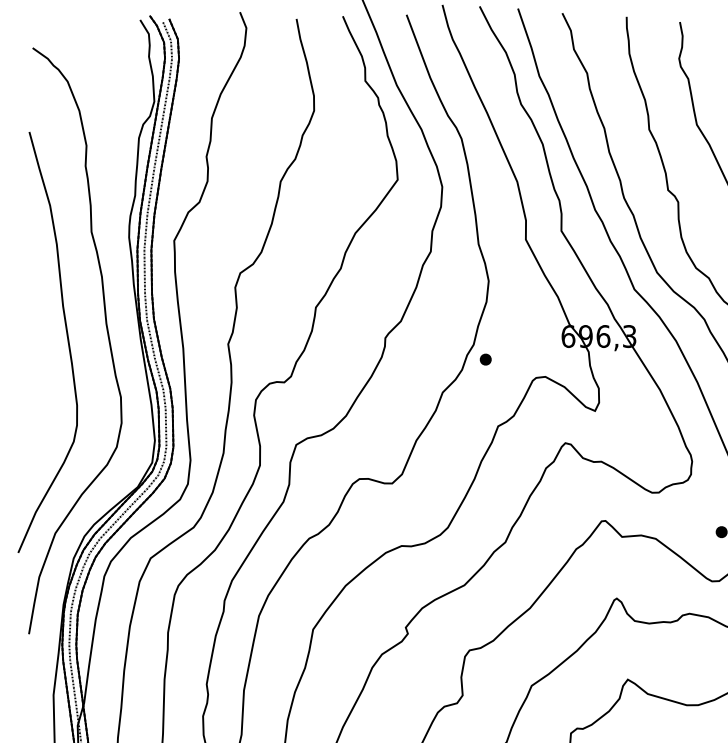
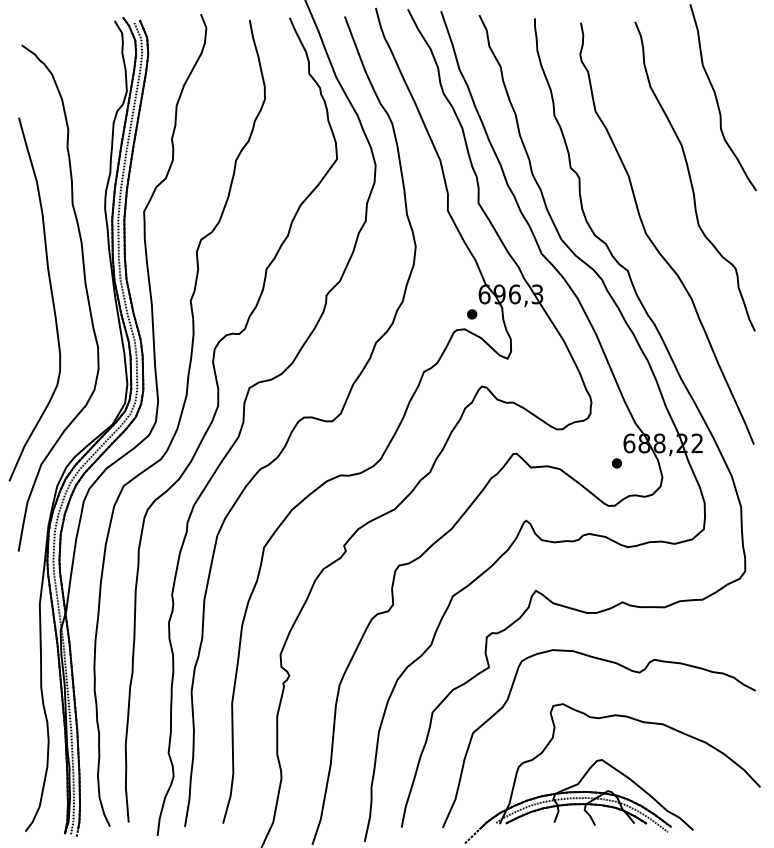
part: (486, 359) -> (472, 314), moved

